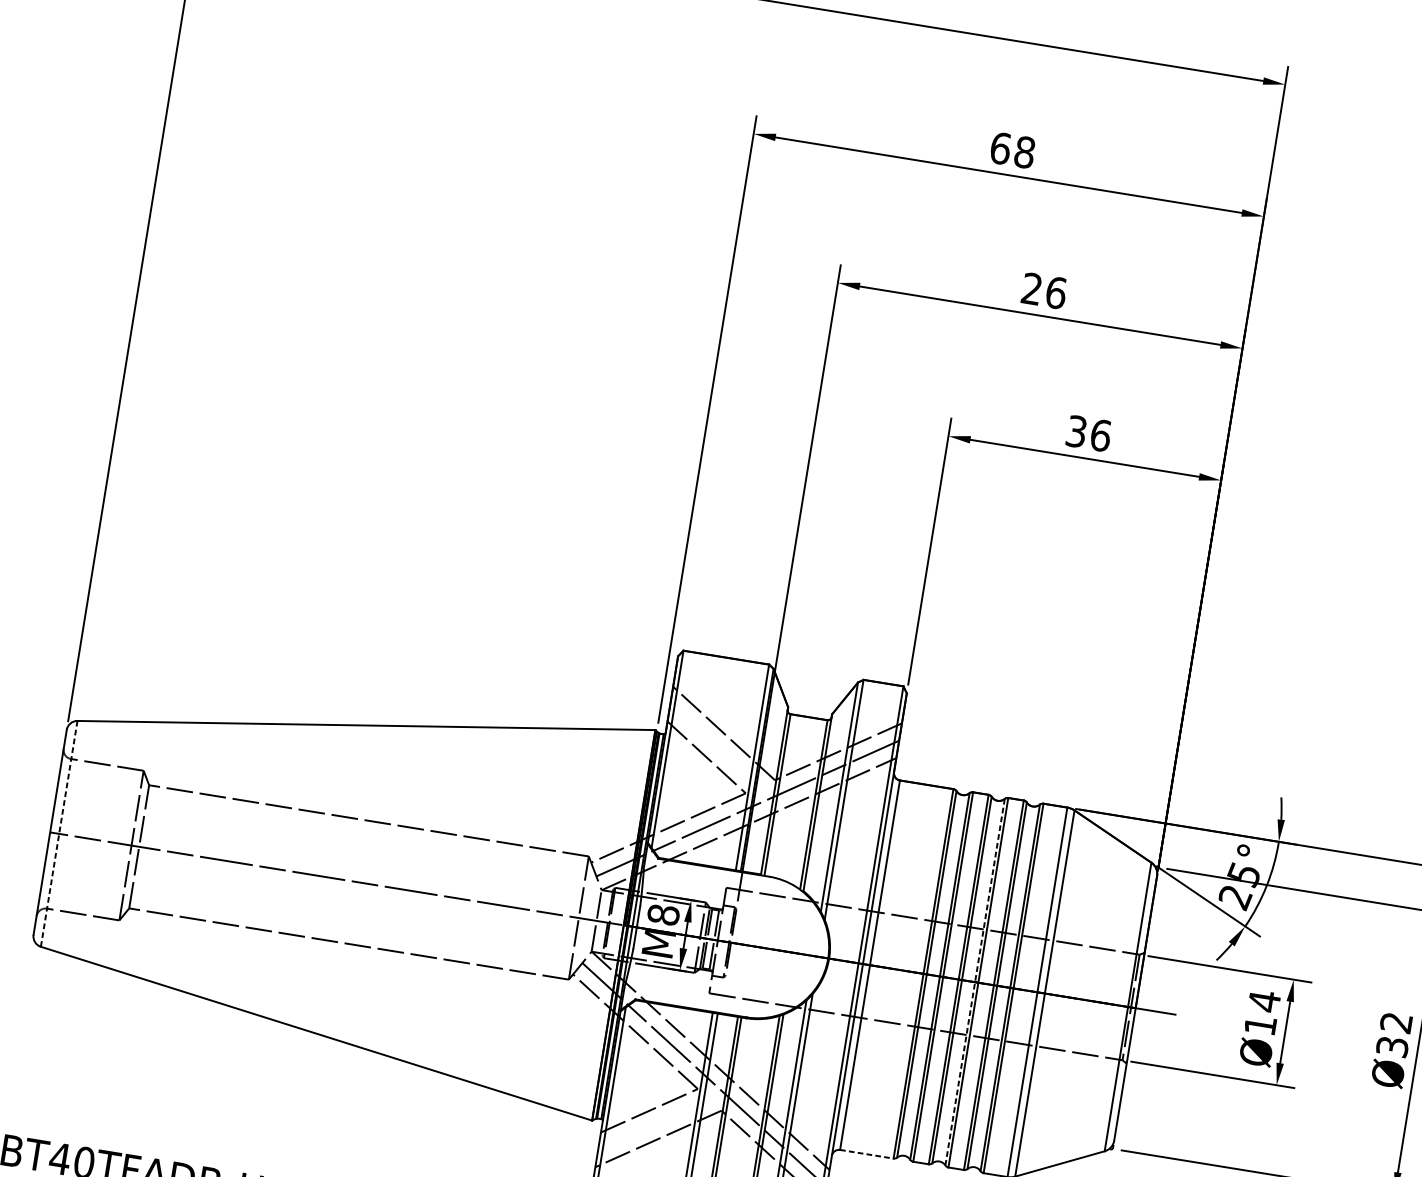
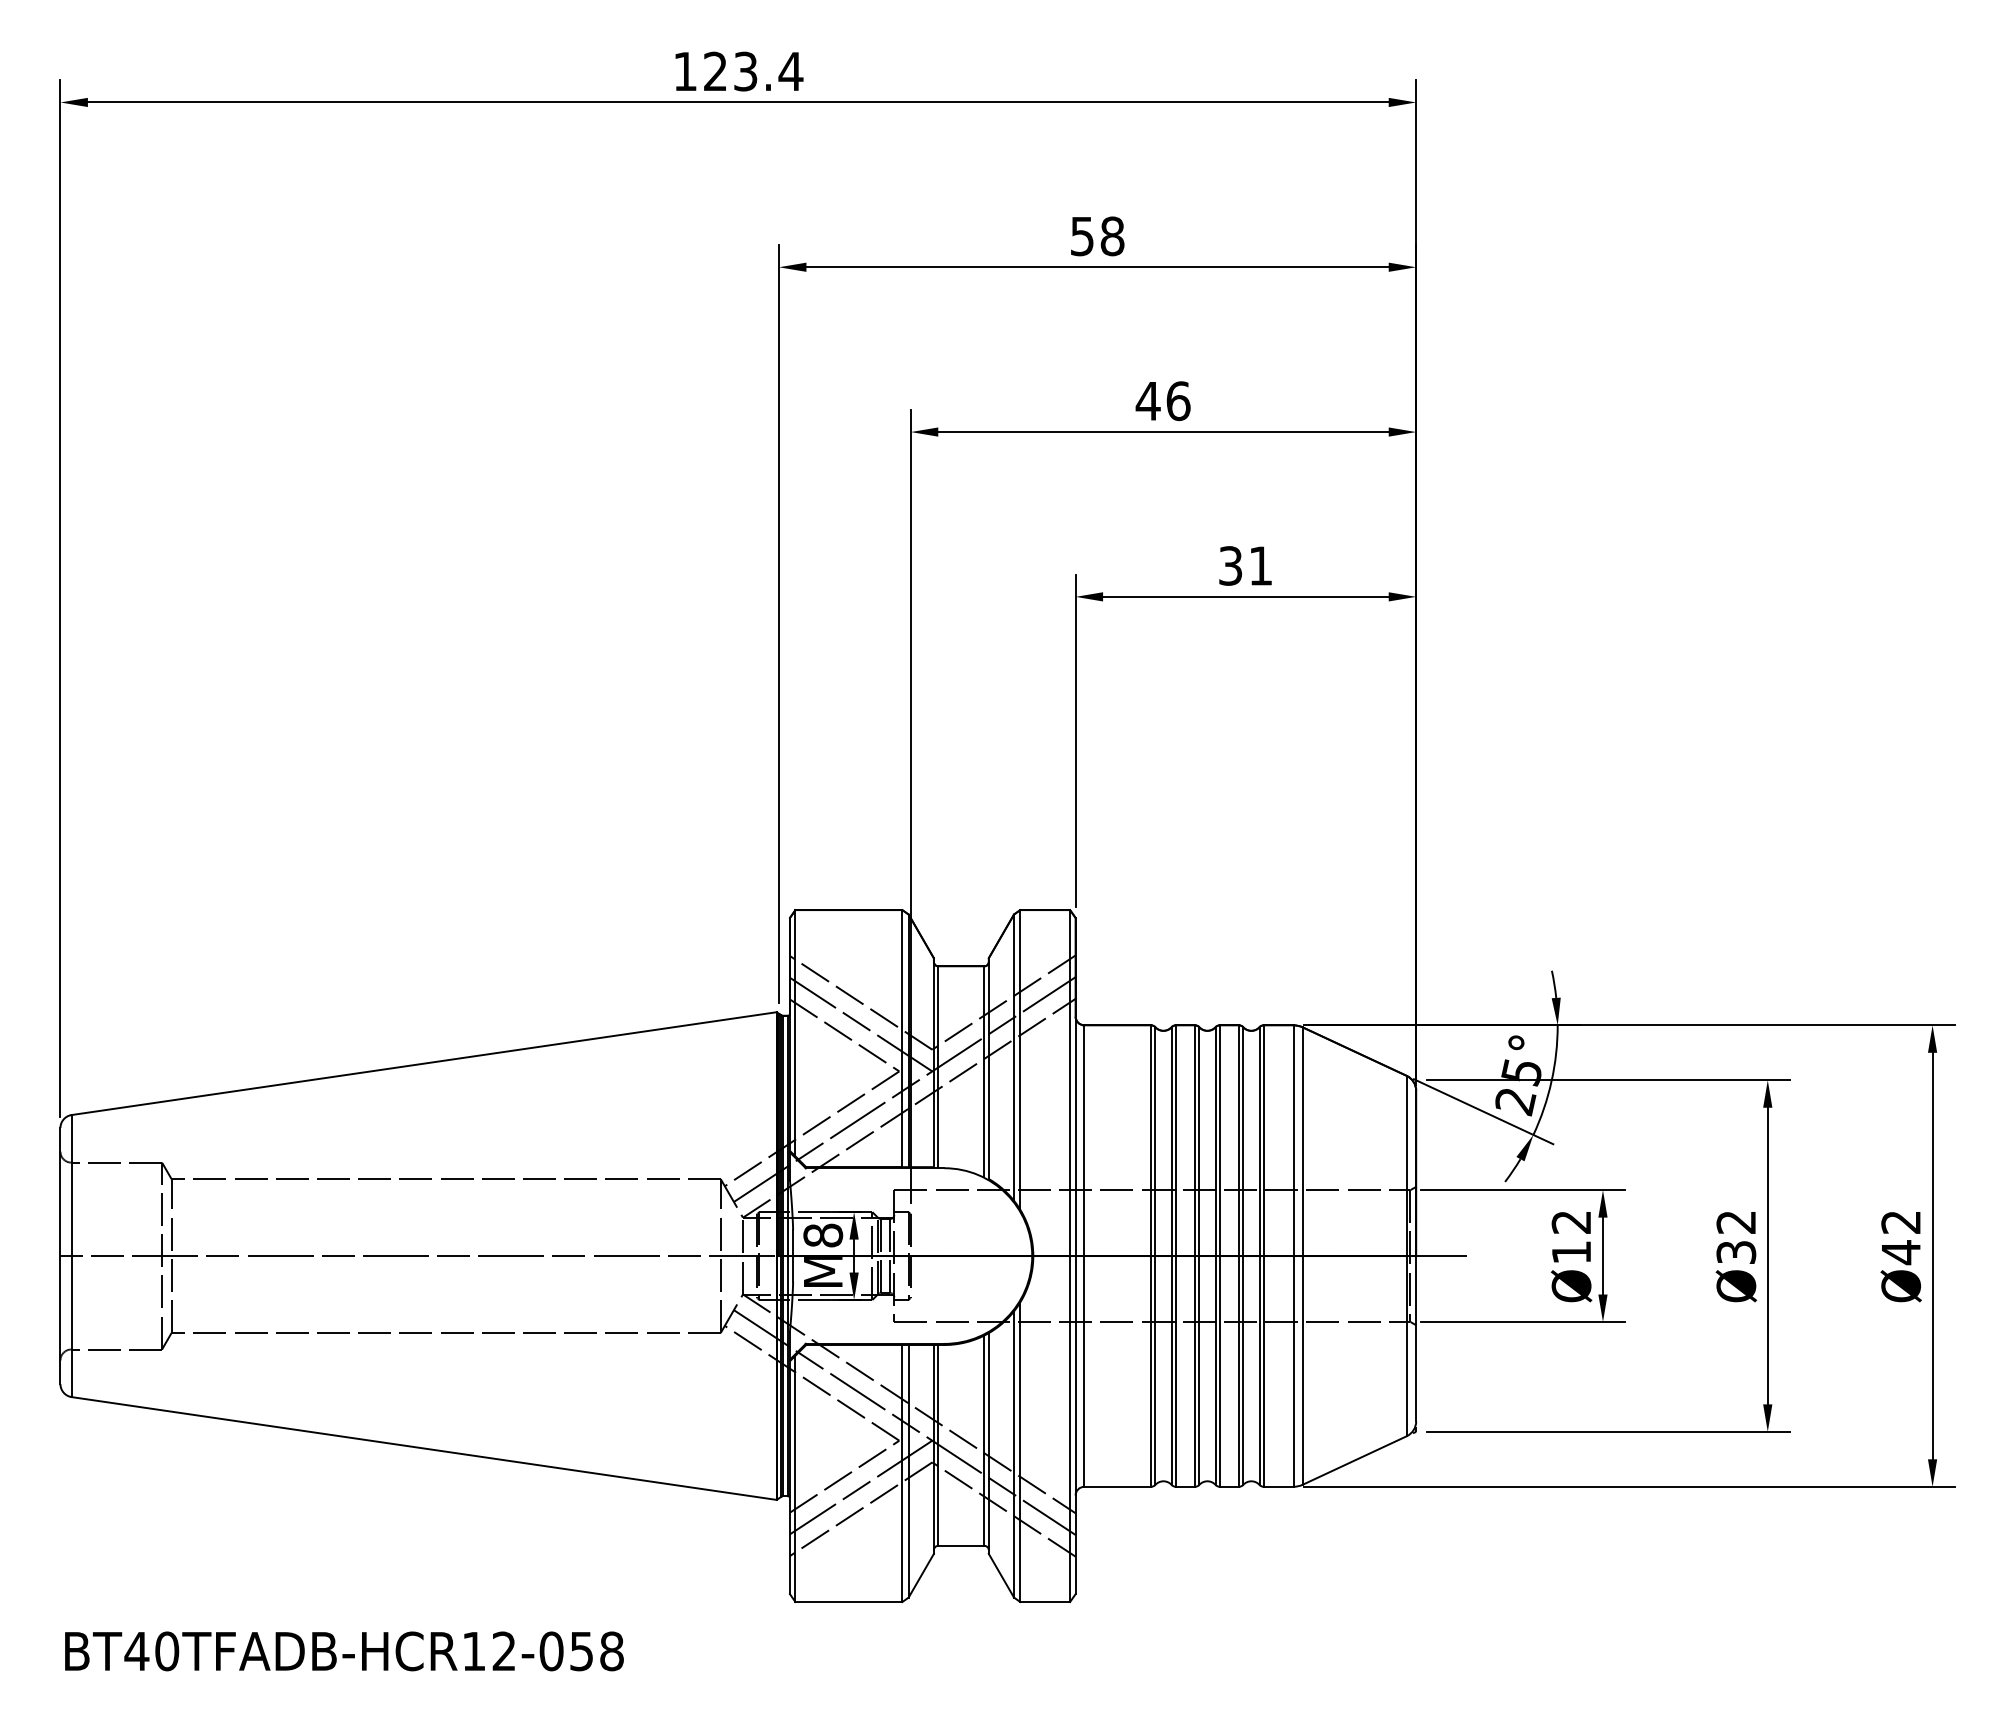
text: (1000, 148) -> (1082, 236), 68 -> 58
text: (1031, 288) -> (1147, 400), 26 -> 46
text: (1101, 435) -> (1261, 565), 36 -> 31
line: (720, 750) -> (860, 1024), added
line: (58, 834) -> (71, 1256), dashed -> solid
line: (974, 982) -> (1215, 1256), dashed -> solid
text: (1263, 1000) -> (1570, 1221), Ø14 -> Ø12
line: (660, 1121) -> (860, 1487), added
line: (867, 1154) -> (1118, 1486), dashed -> solid

